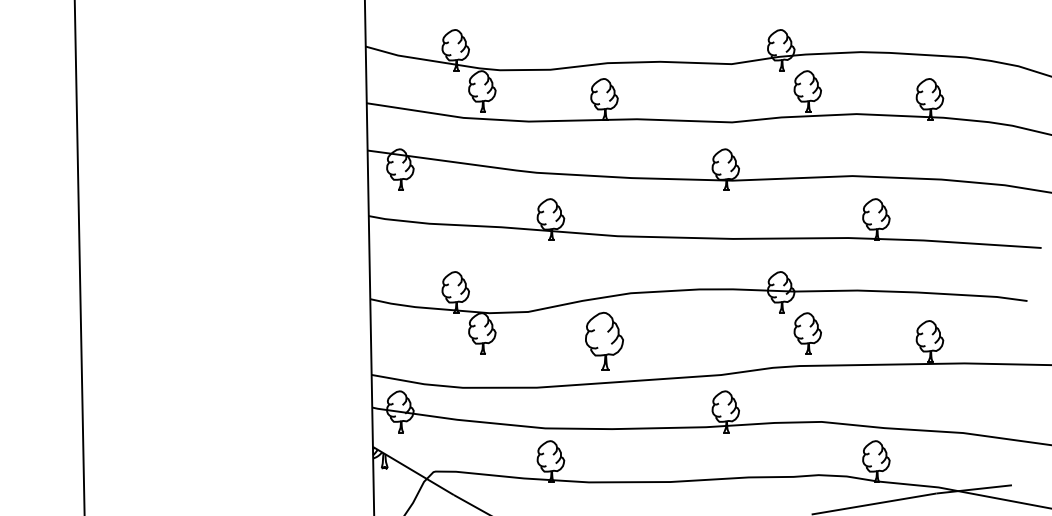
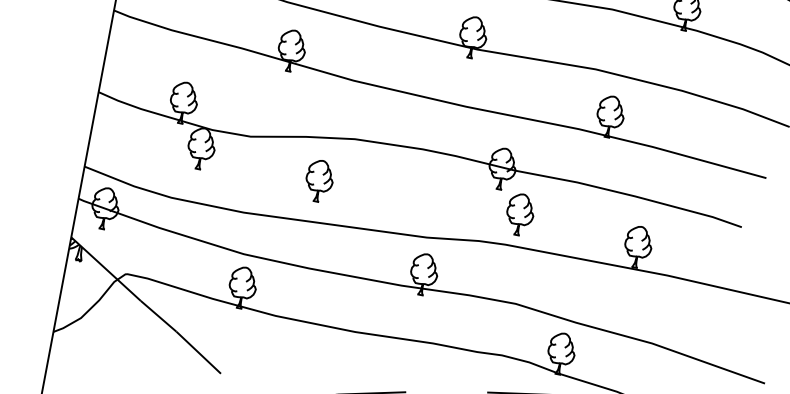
part: (604, 341) -> (319, 181), size x0.71

